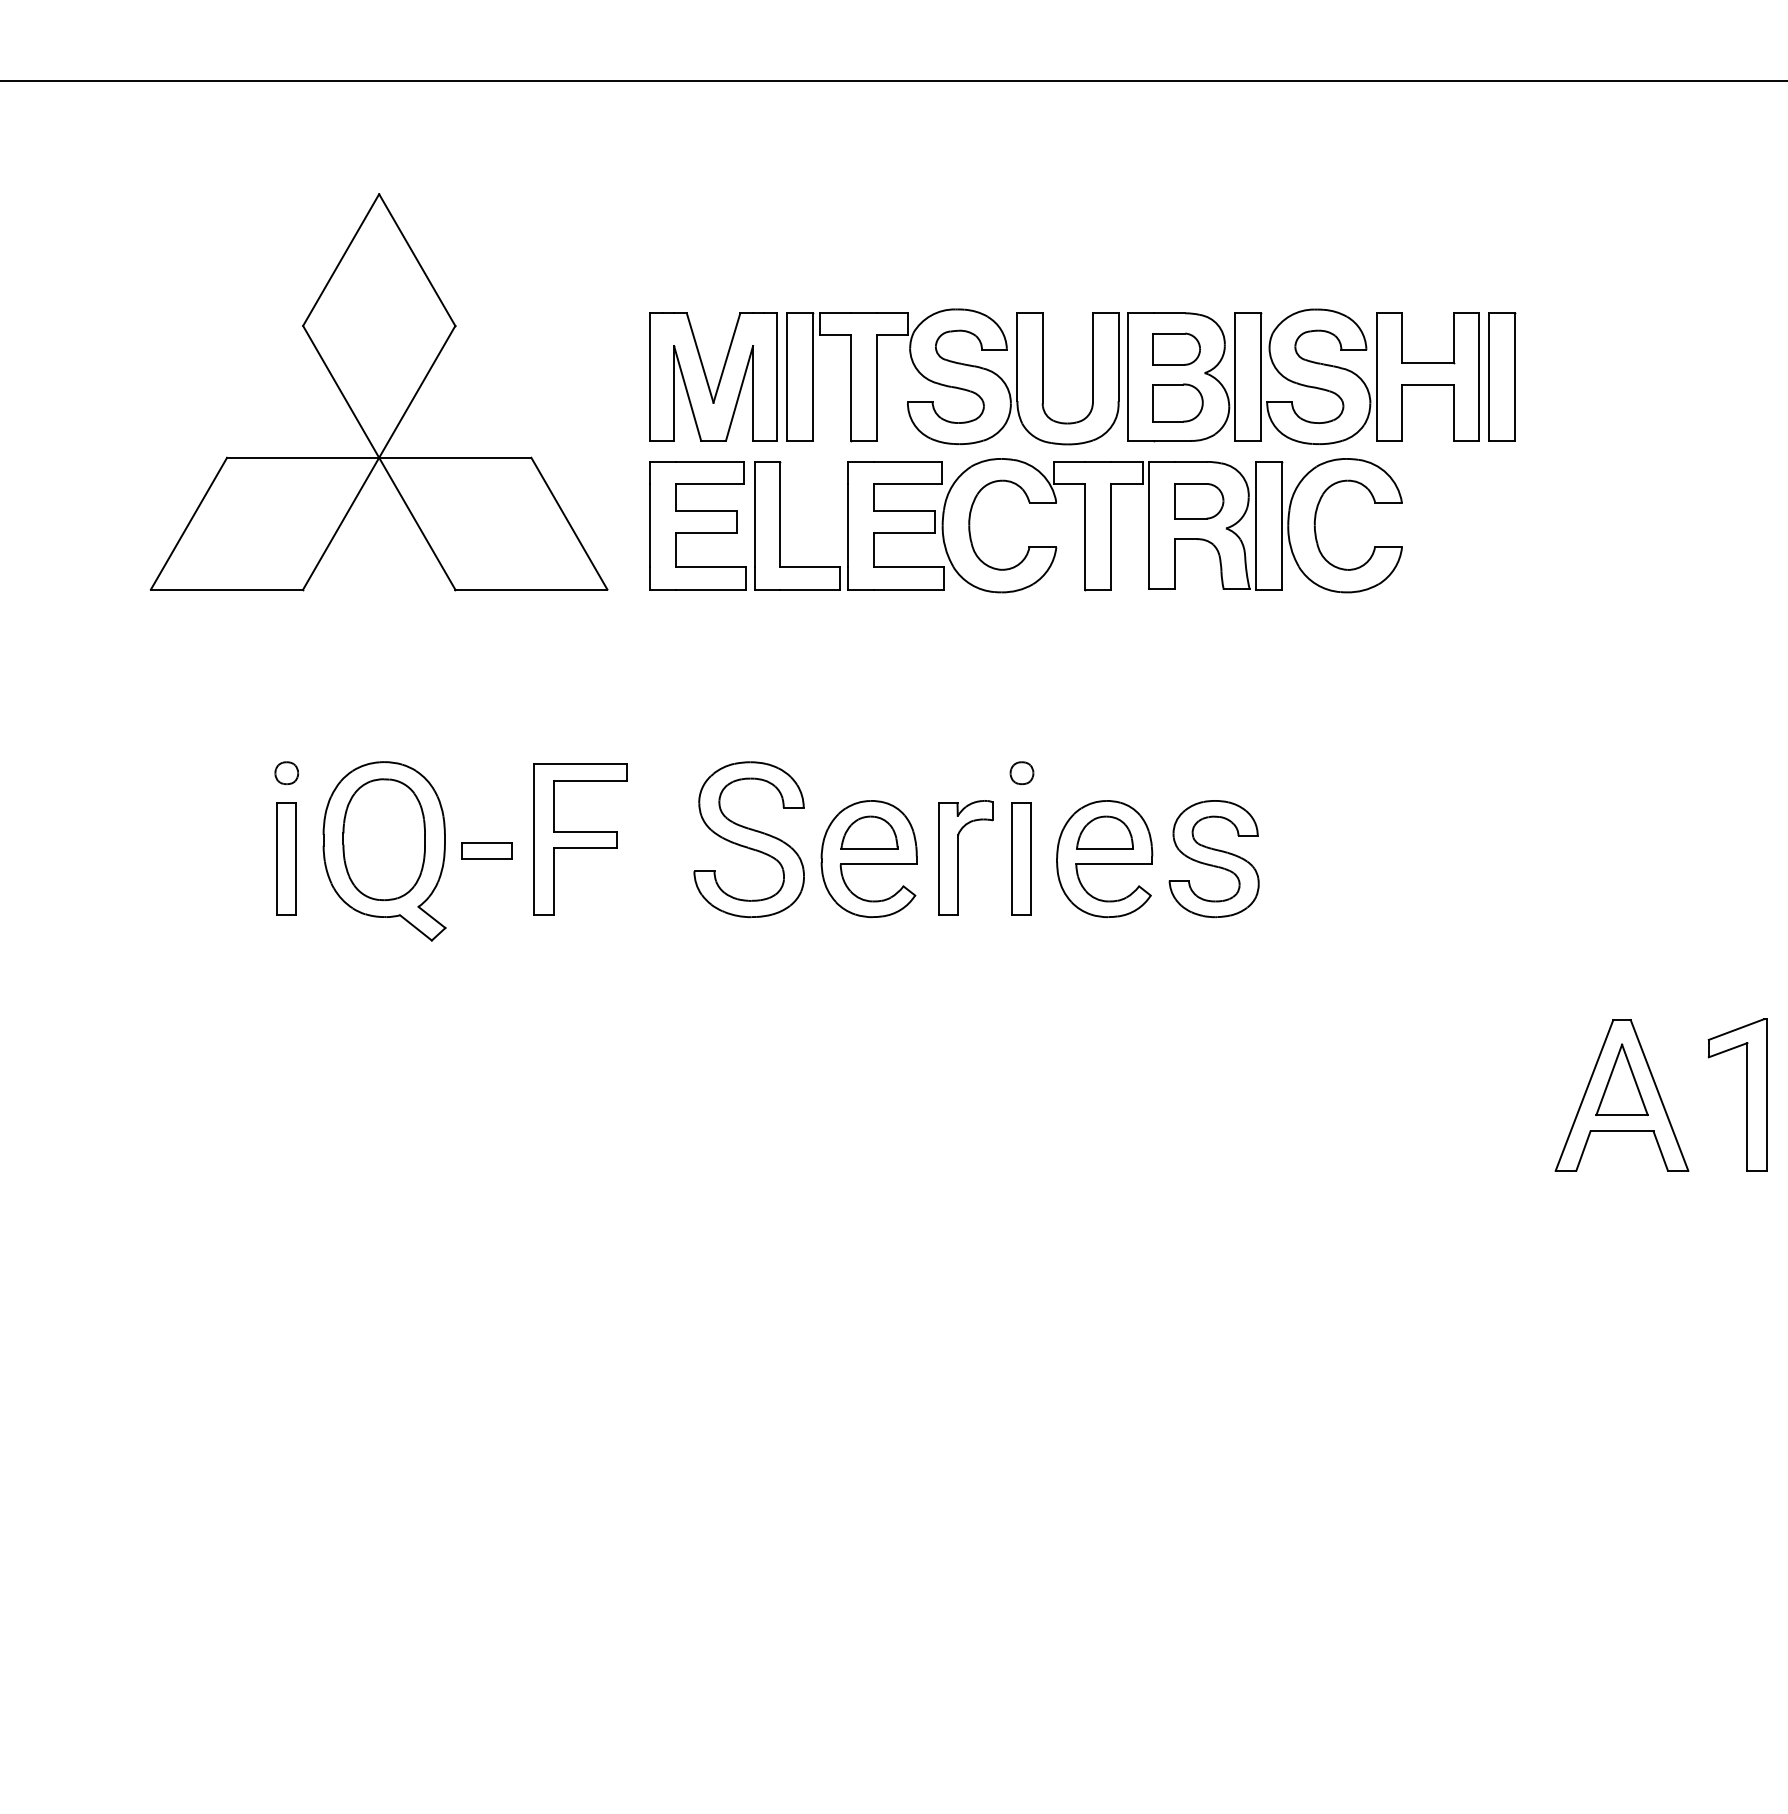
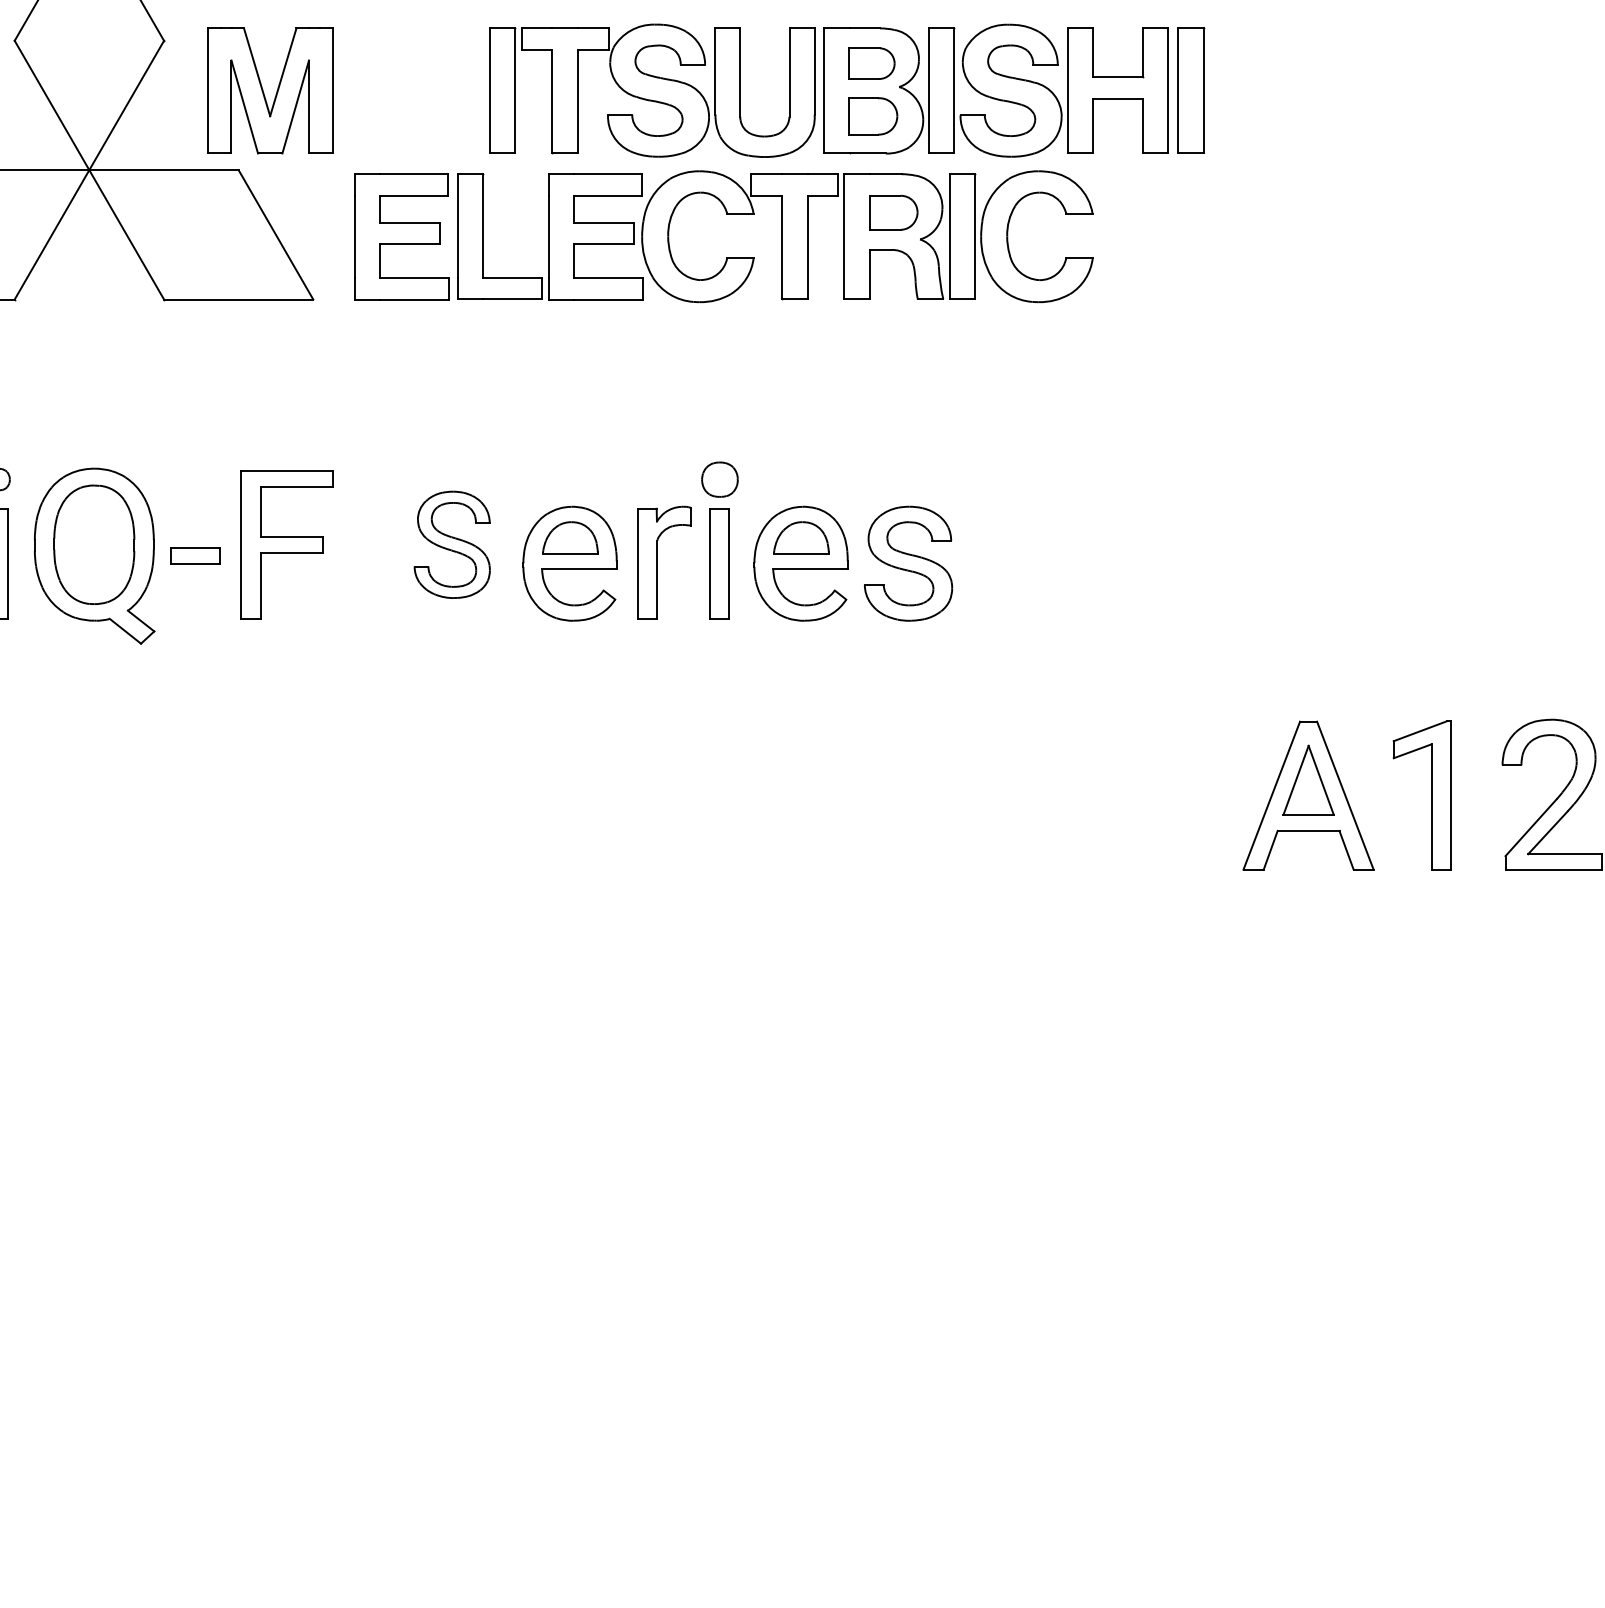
part: (707, 378) -> (264, 92), moved
part: (1021, 772) -> (719, 478), size x1.6
part: (748, 839) -> (451, 544), size x0.7

